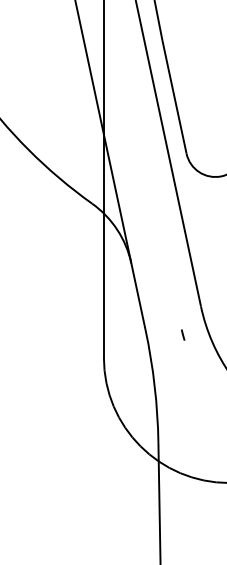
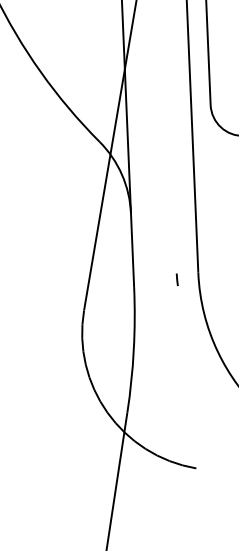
part: (183, 334) -> (177, 279), moved

